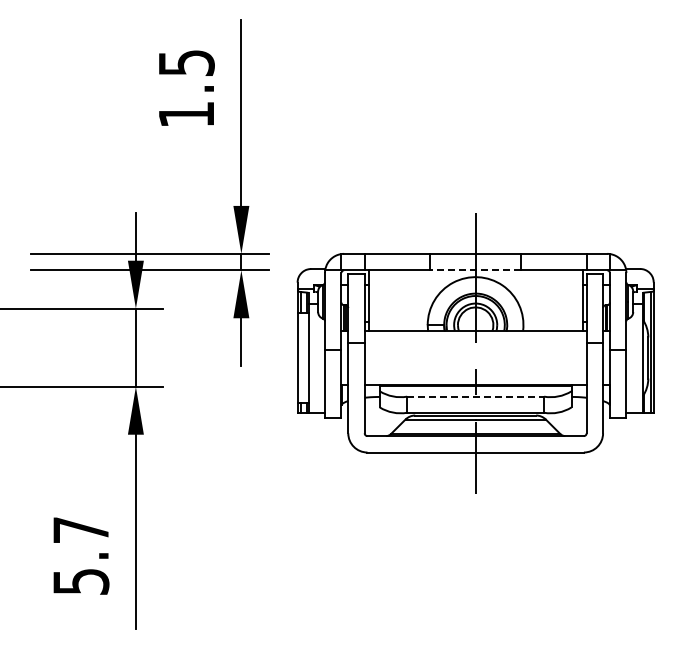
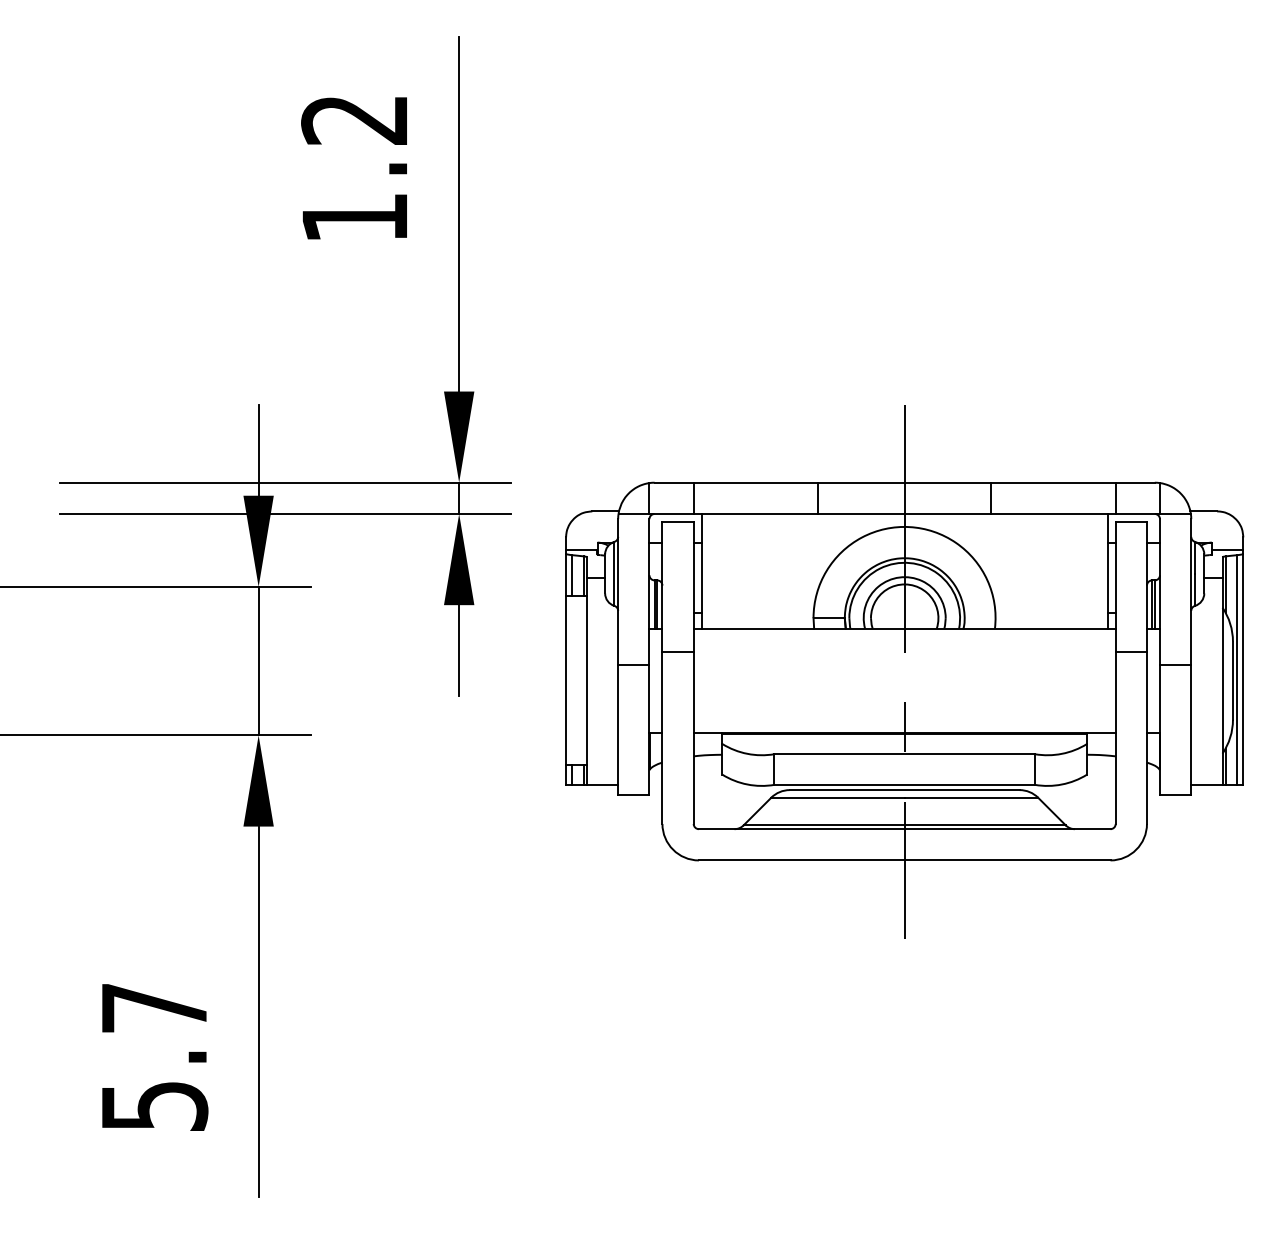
text: (186, 63) -> (354, 120), 1.5 -> 1.2
line: (475, 270) -> (904, 514), dashed -> solid
line: (476, 396) -> (906, 753), dashed -> solid

